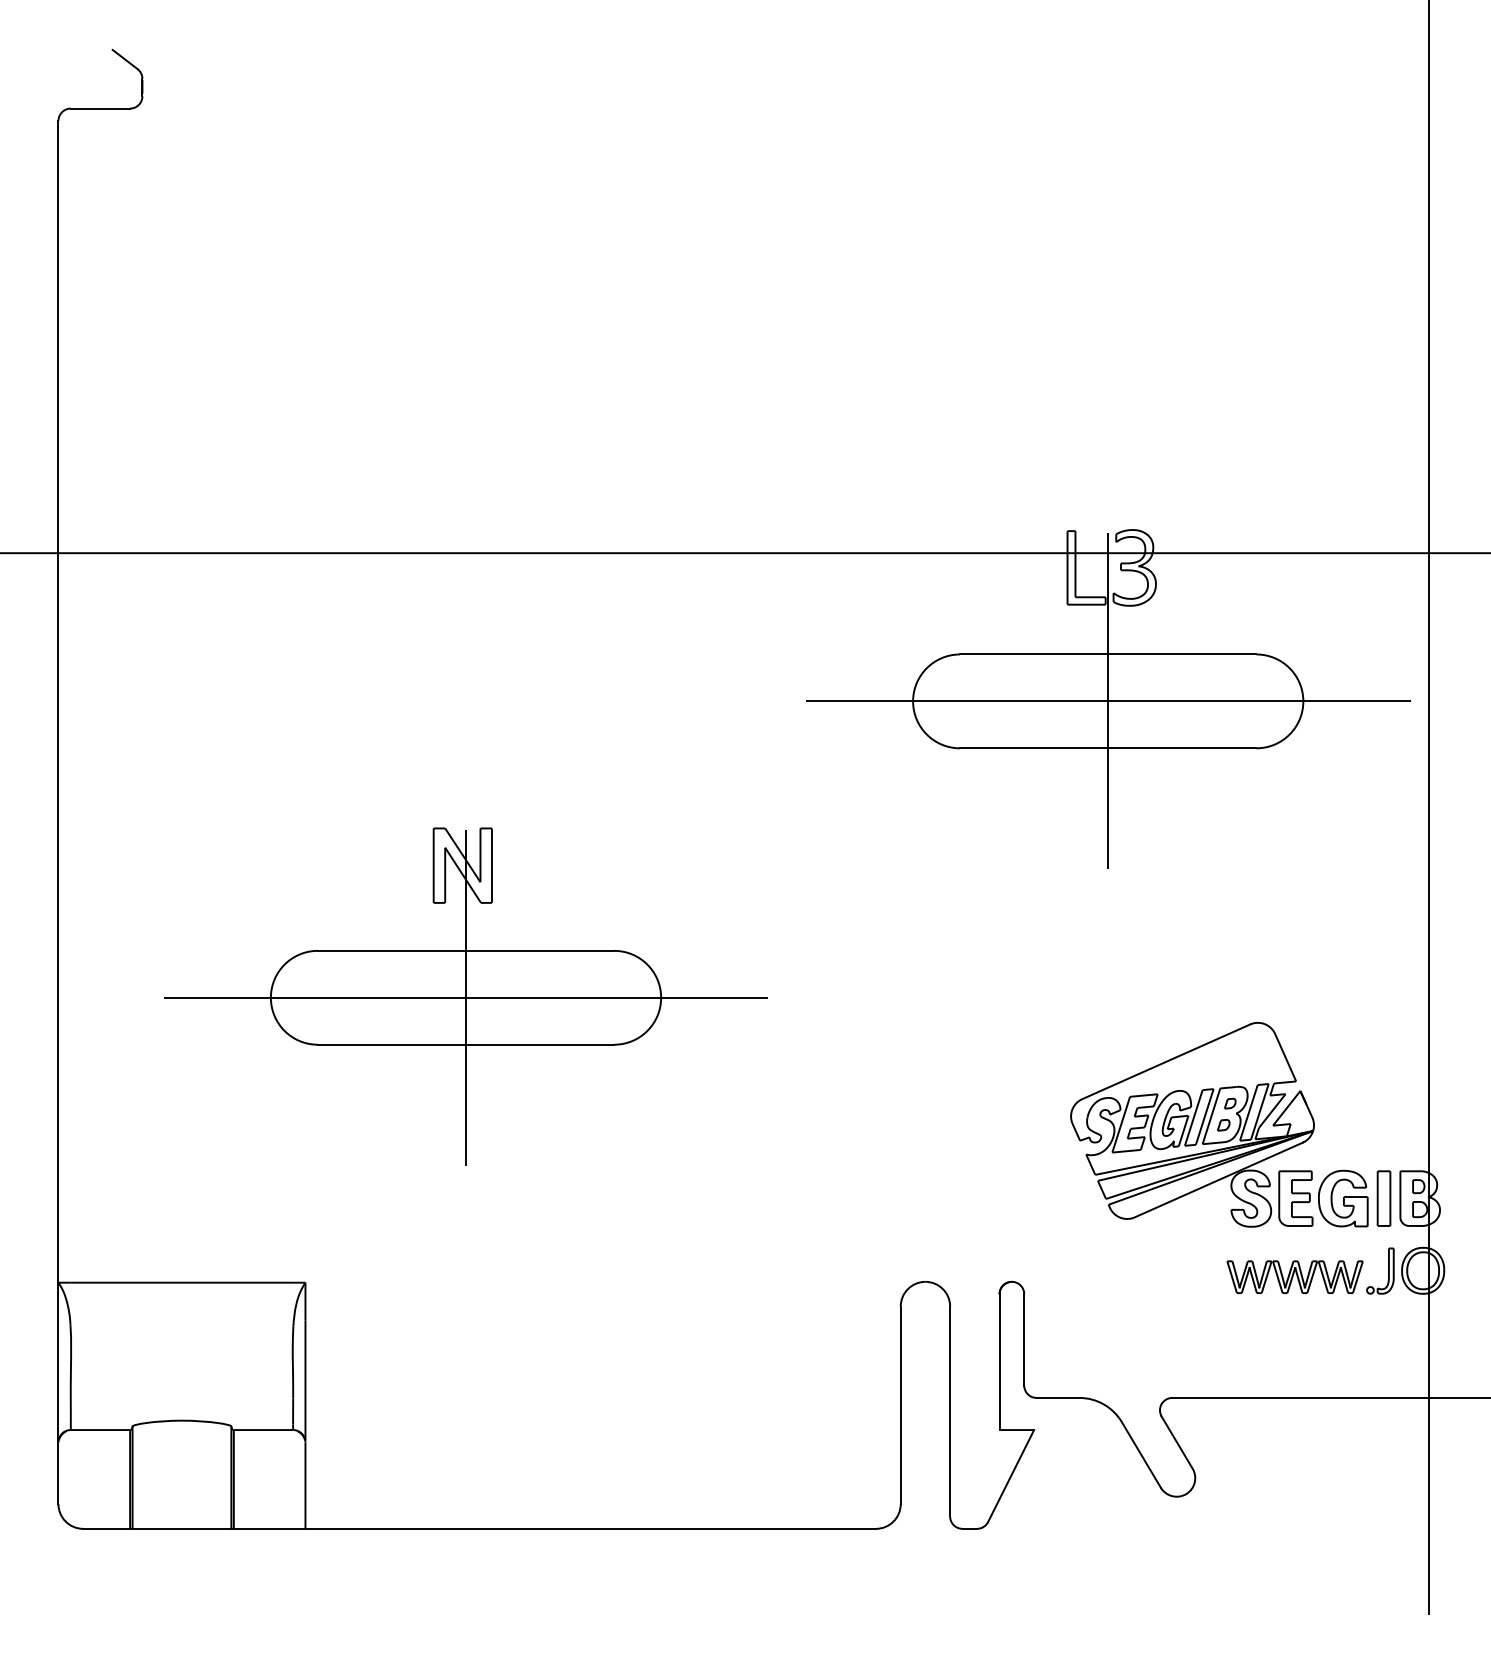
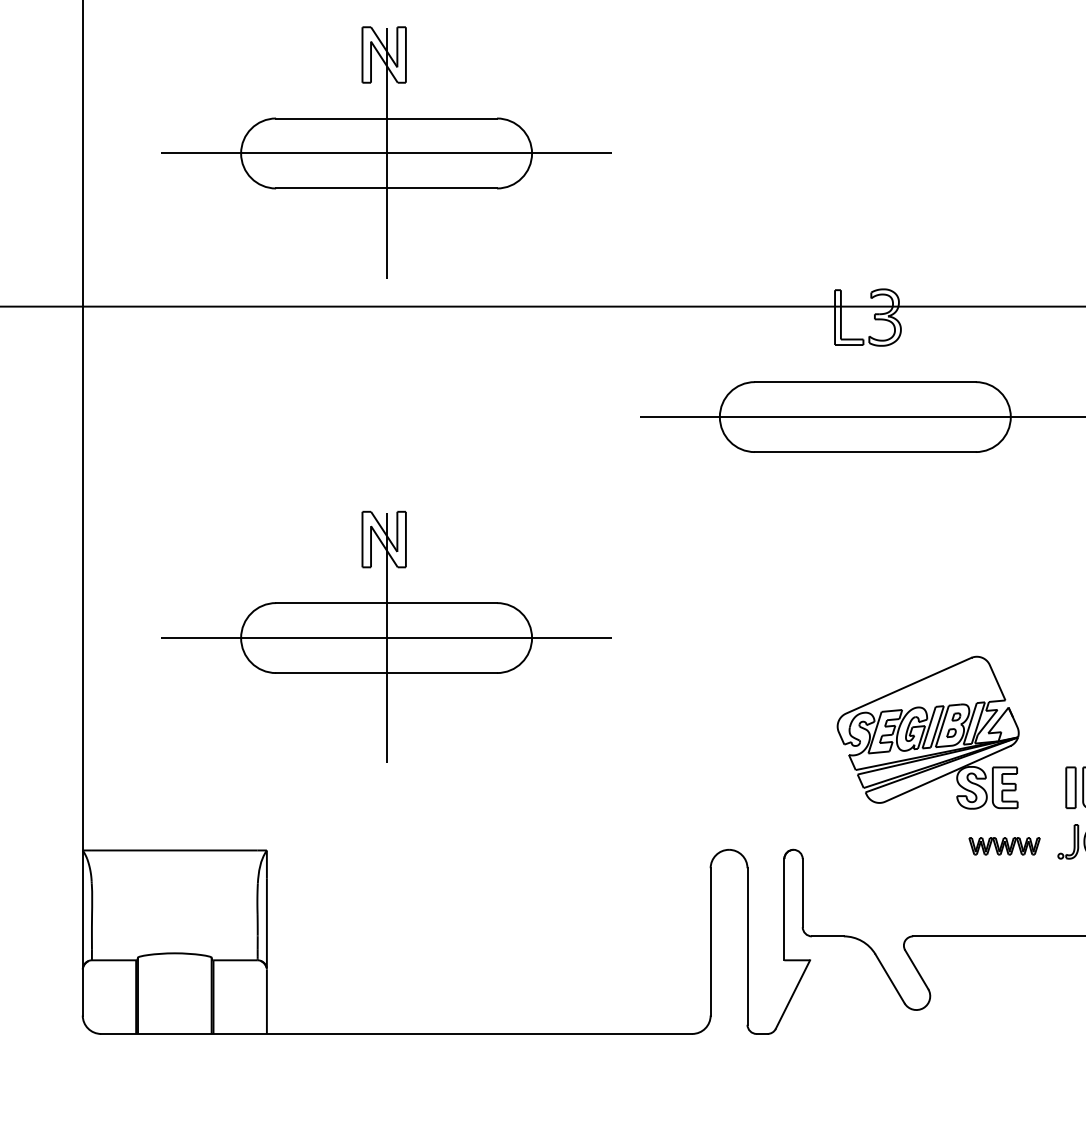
part: (465, 346) -> (386, 152), added
line: (1108, 701) -> (865, 417), removed
part: (1343, 1198) -> (1040, 787), removed
part: (1294, 1276) -> (1004, 845), size x0.7

